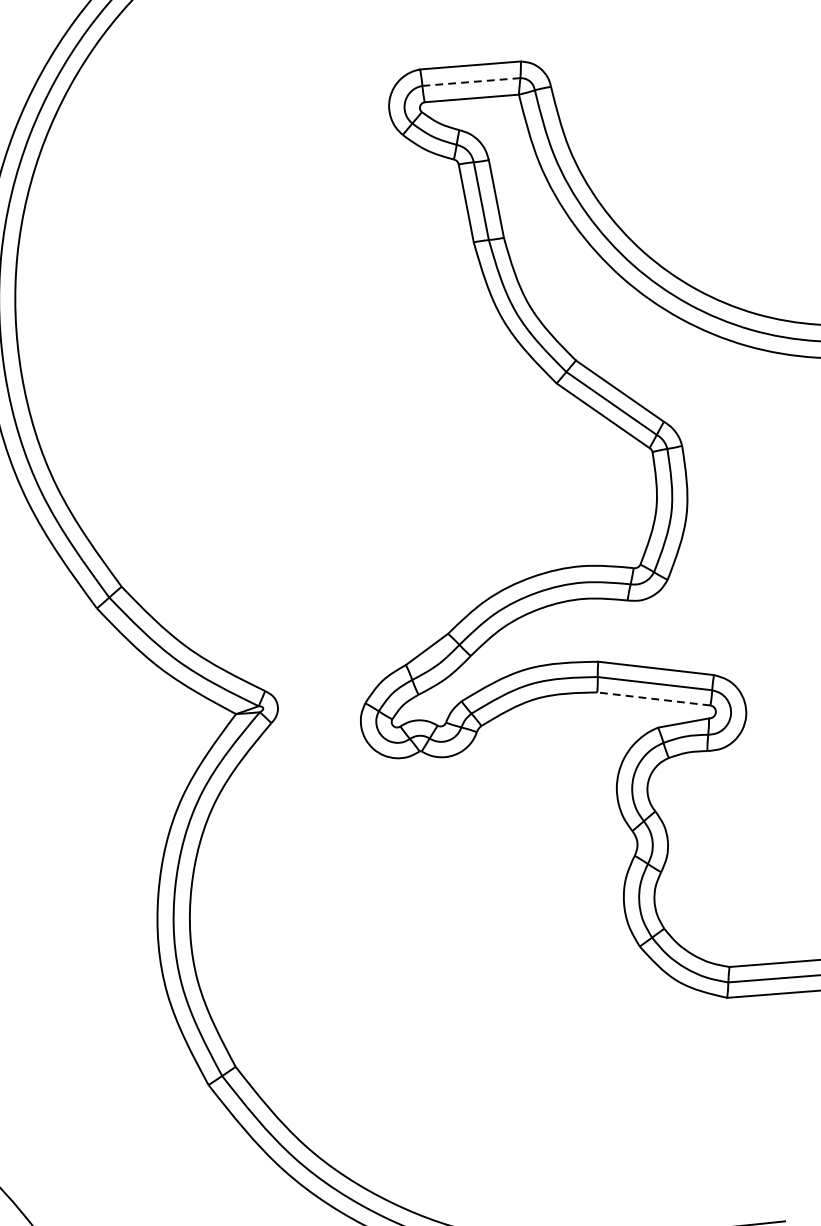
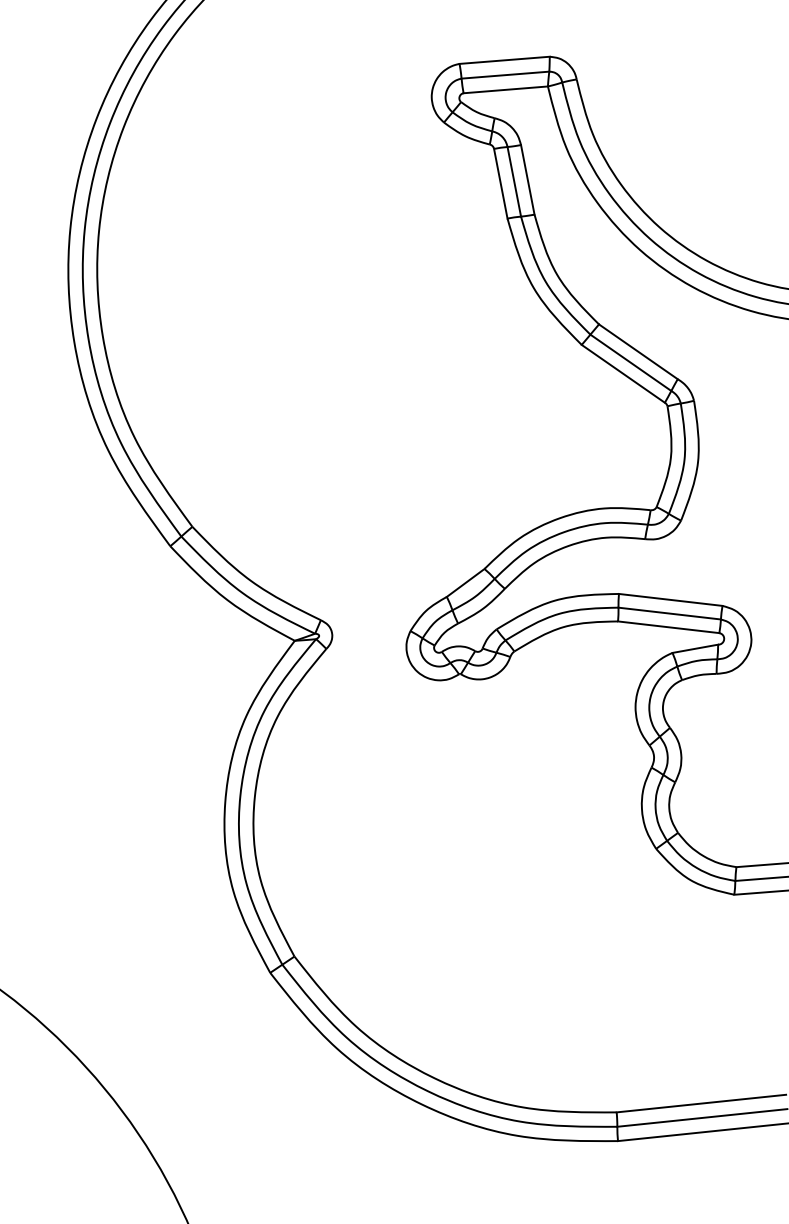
line: (471, 82) -> (505, 75), dashed -> solid
line: (653, 699) -> (668, 627), dashed -> solid

